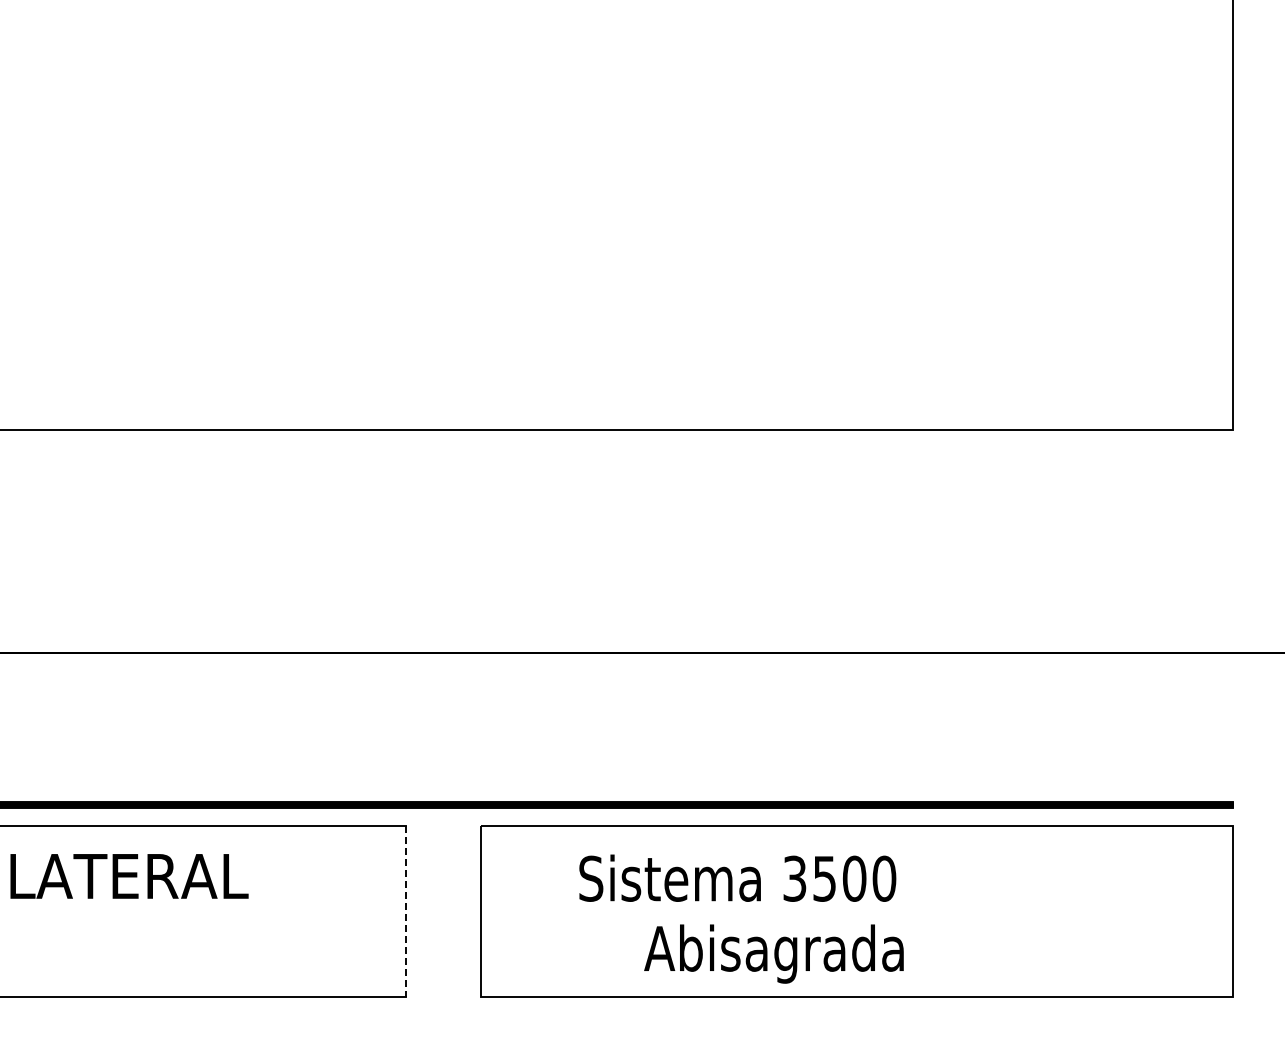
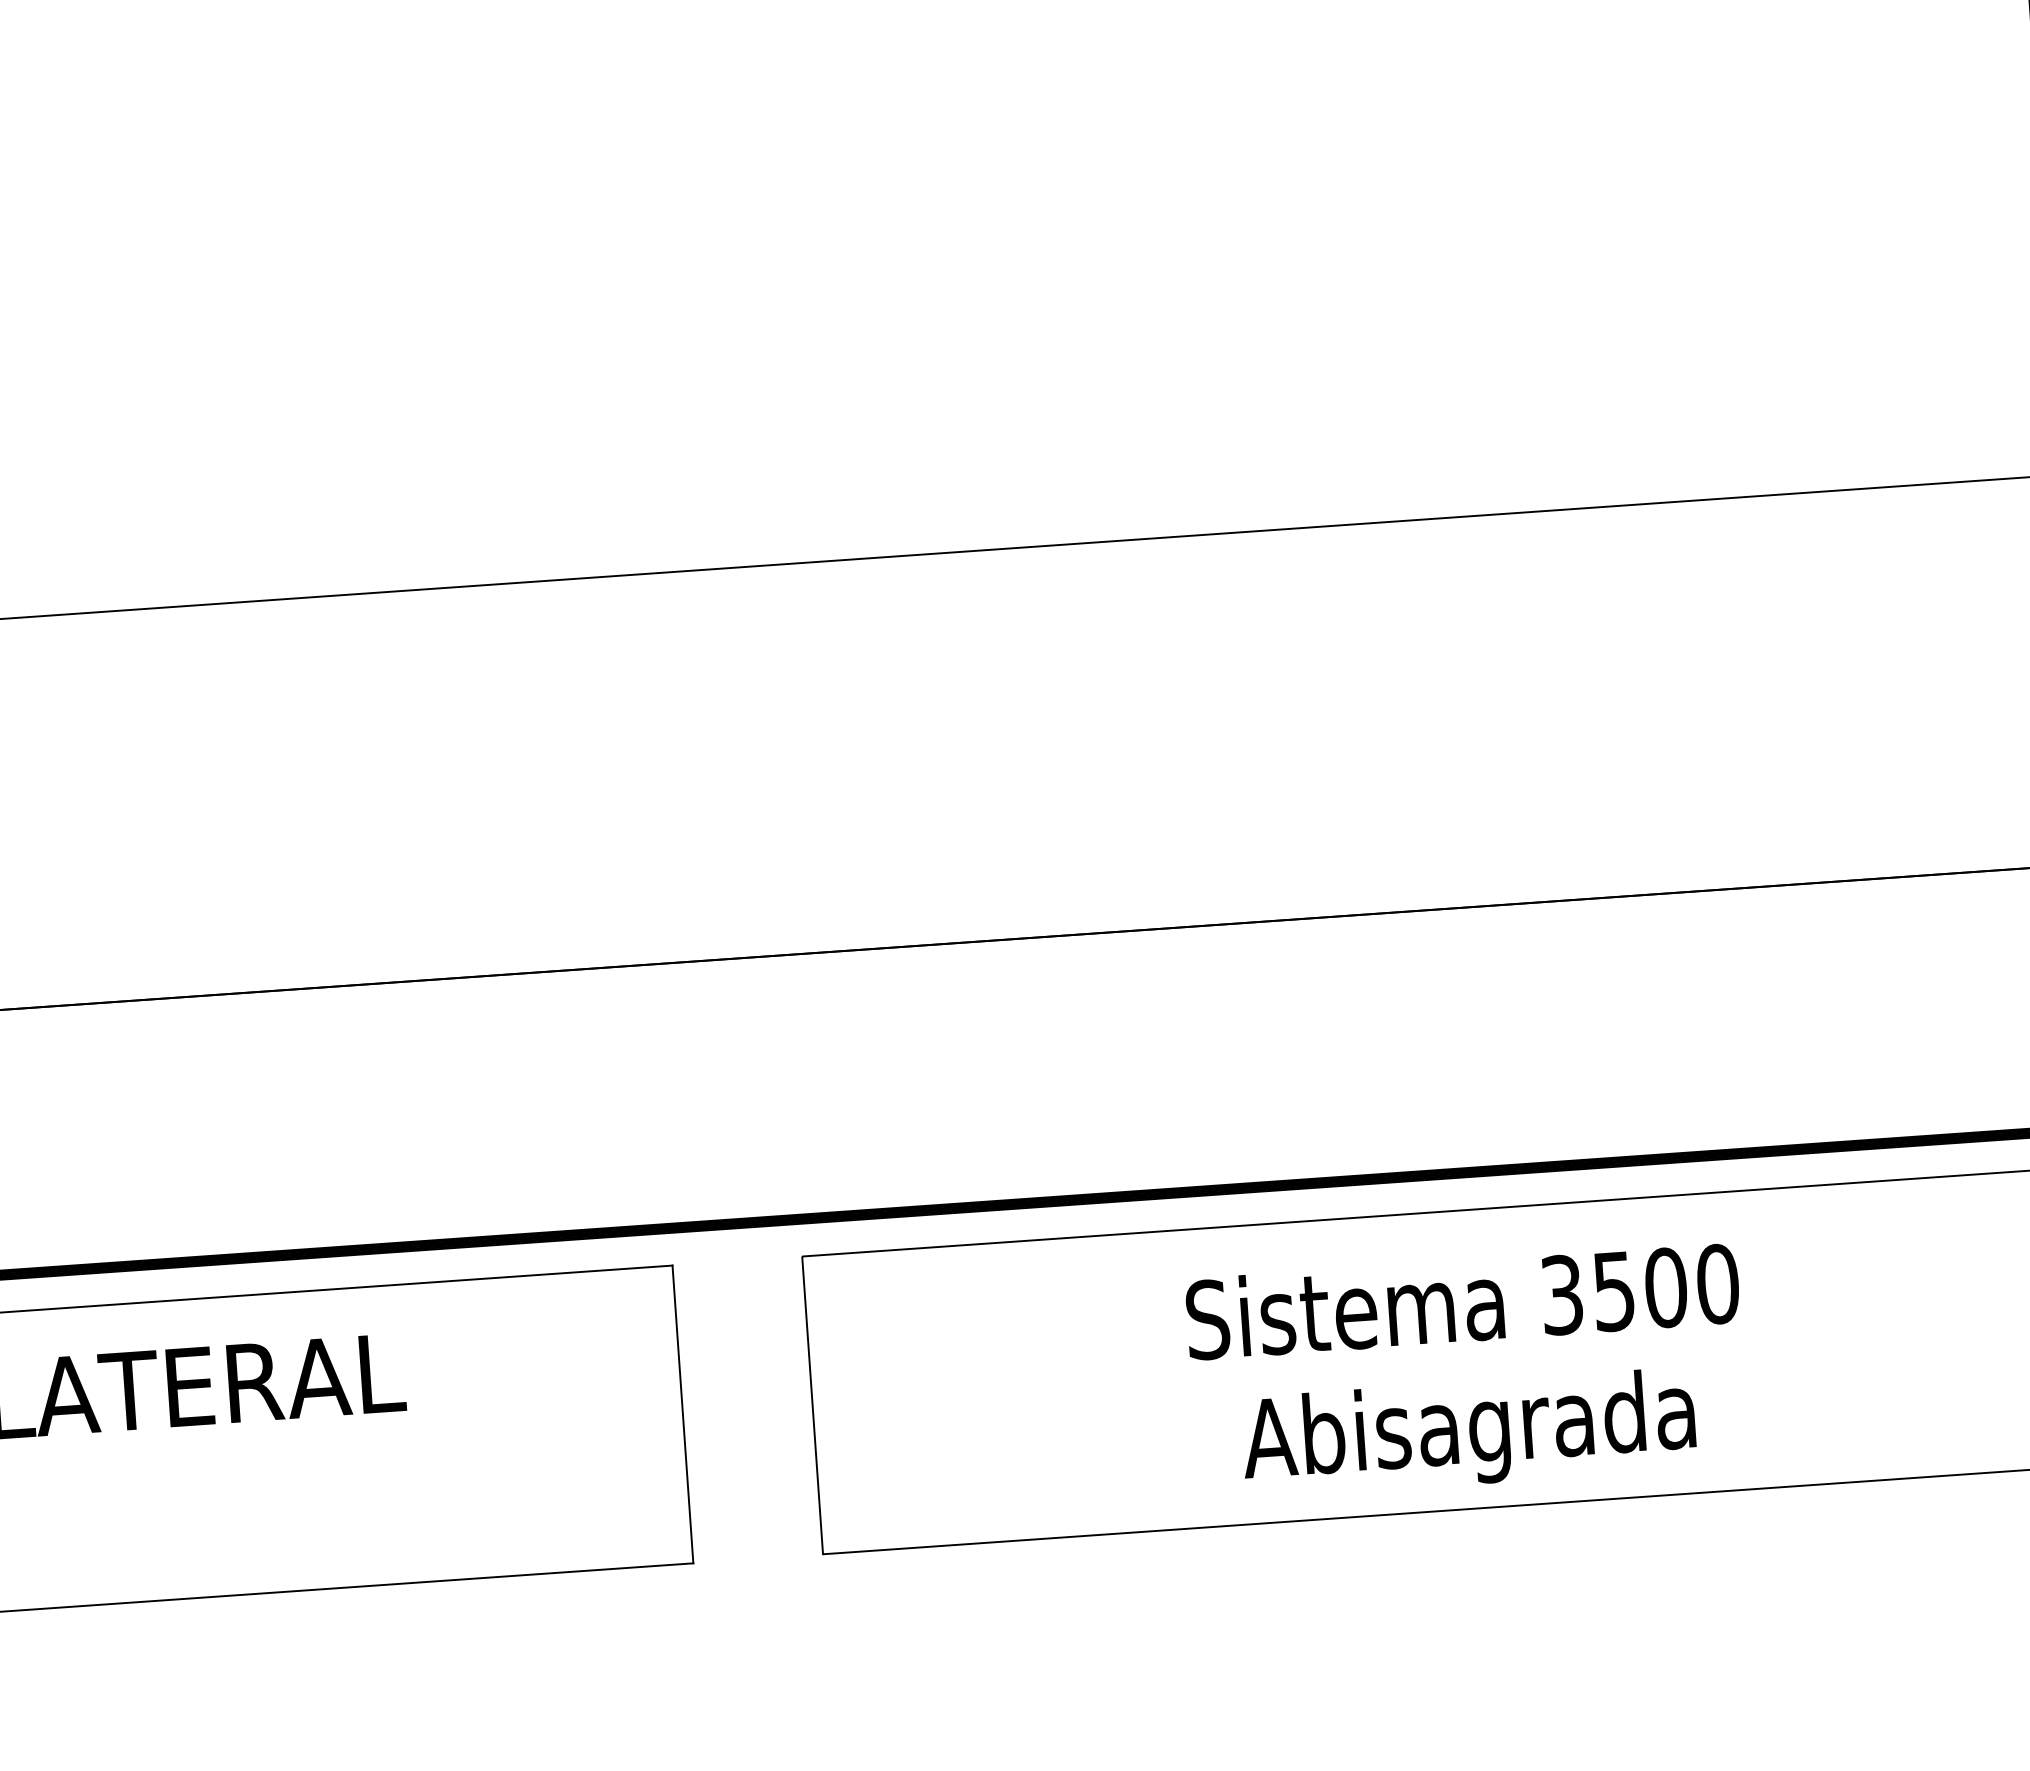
text: (737, 877) -> (1462, 1299), moved
line: (406, 911) -> (683, 1413), dashed -> solid
text: (773, 953) -> (1467, 1432), moved

